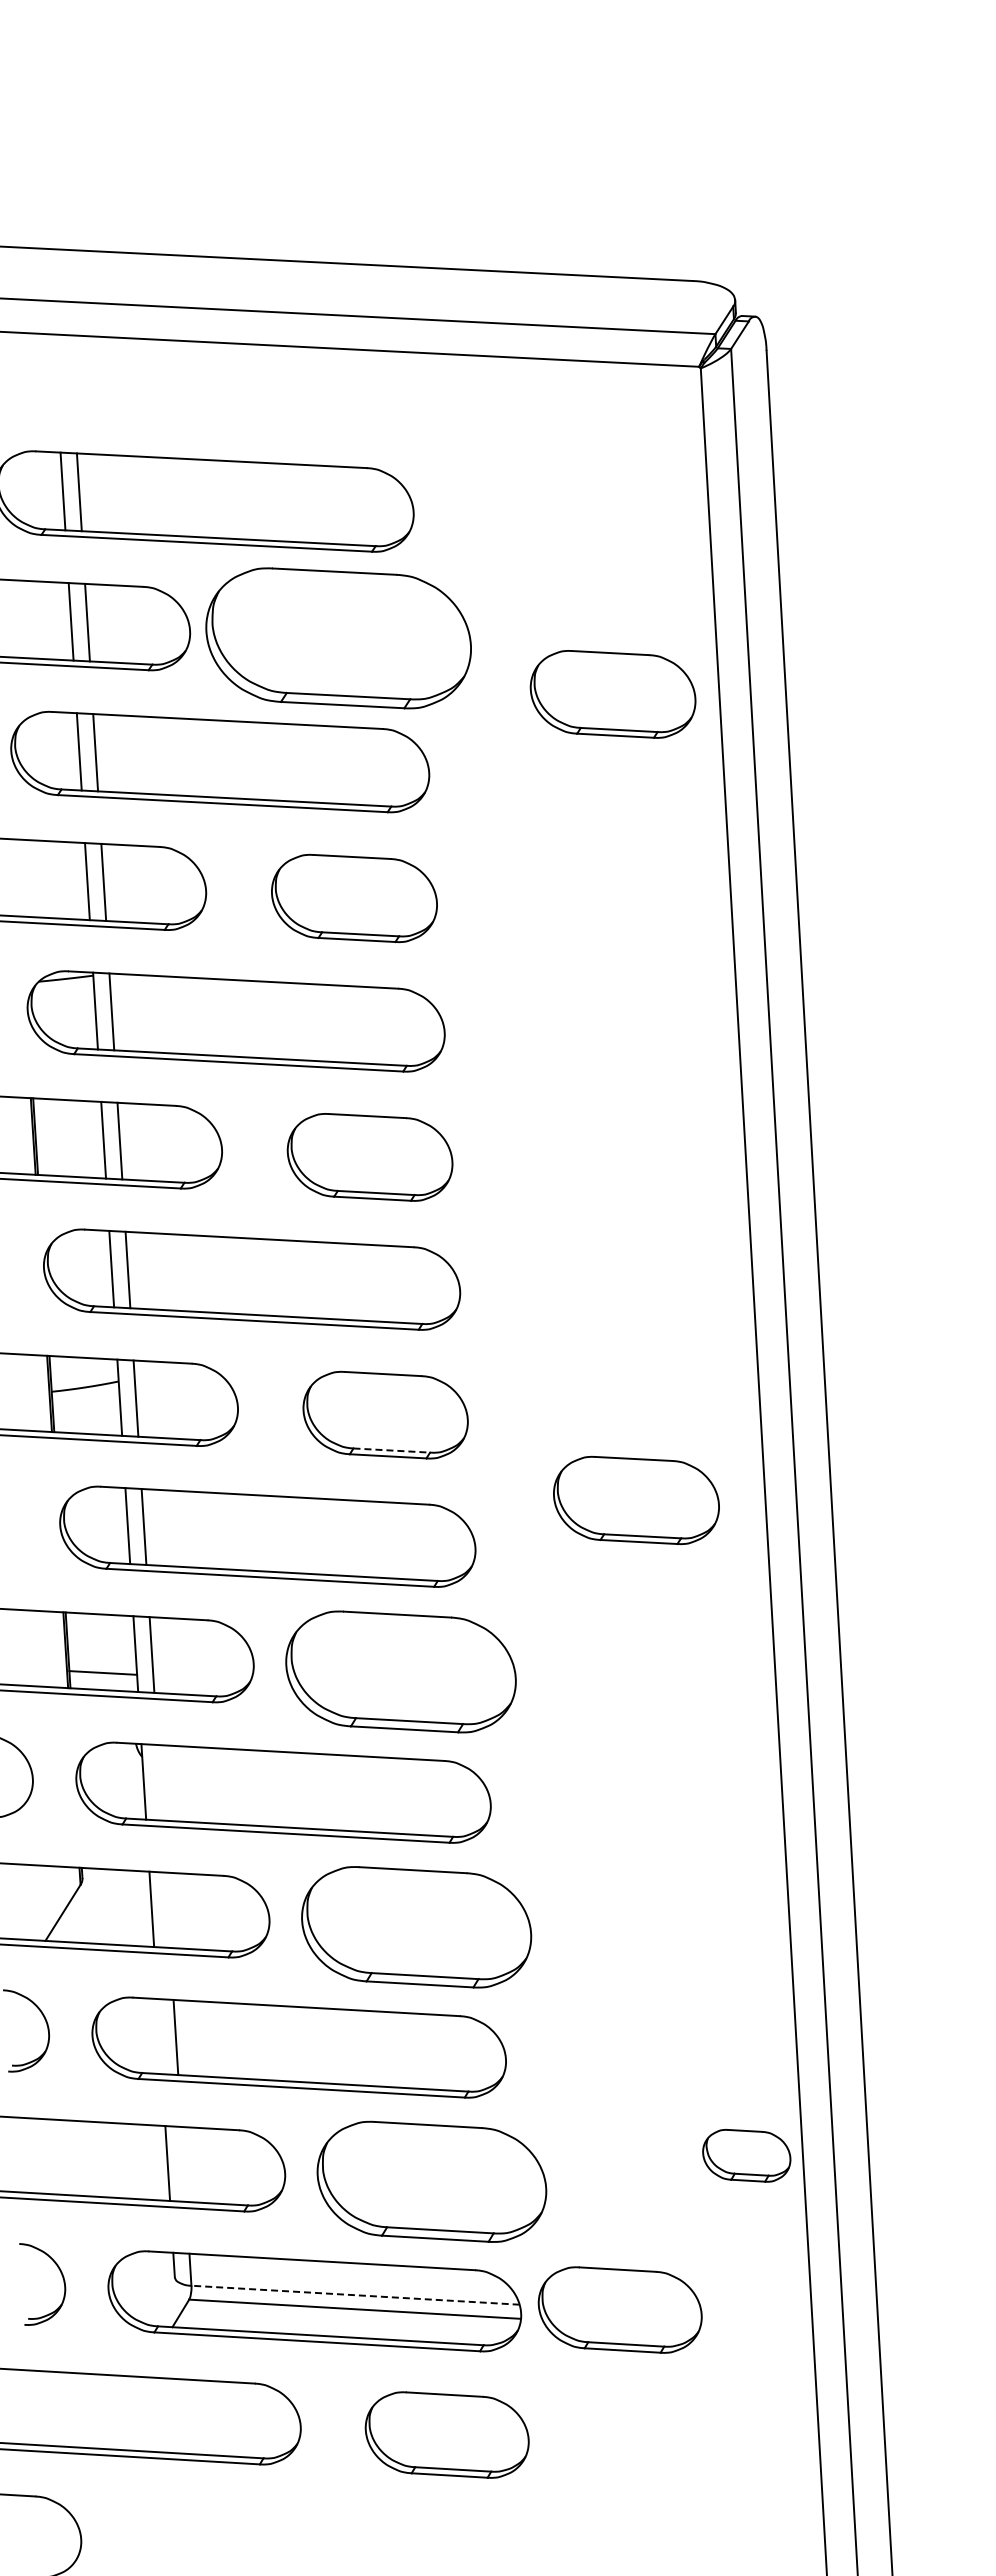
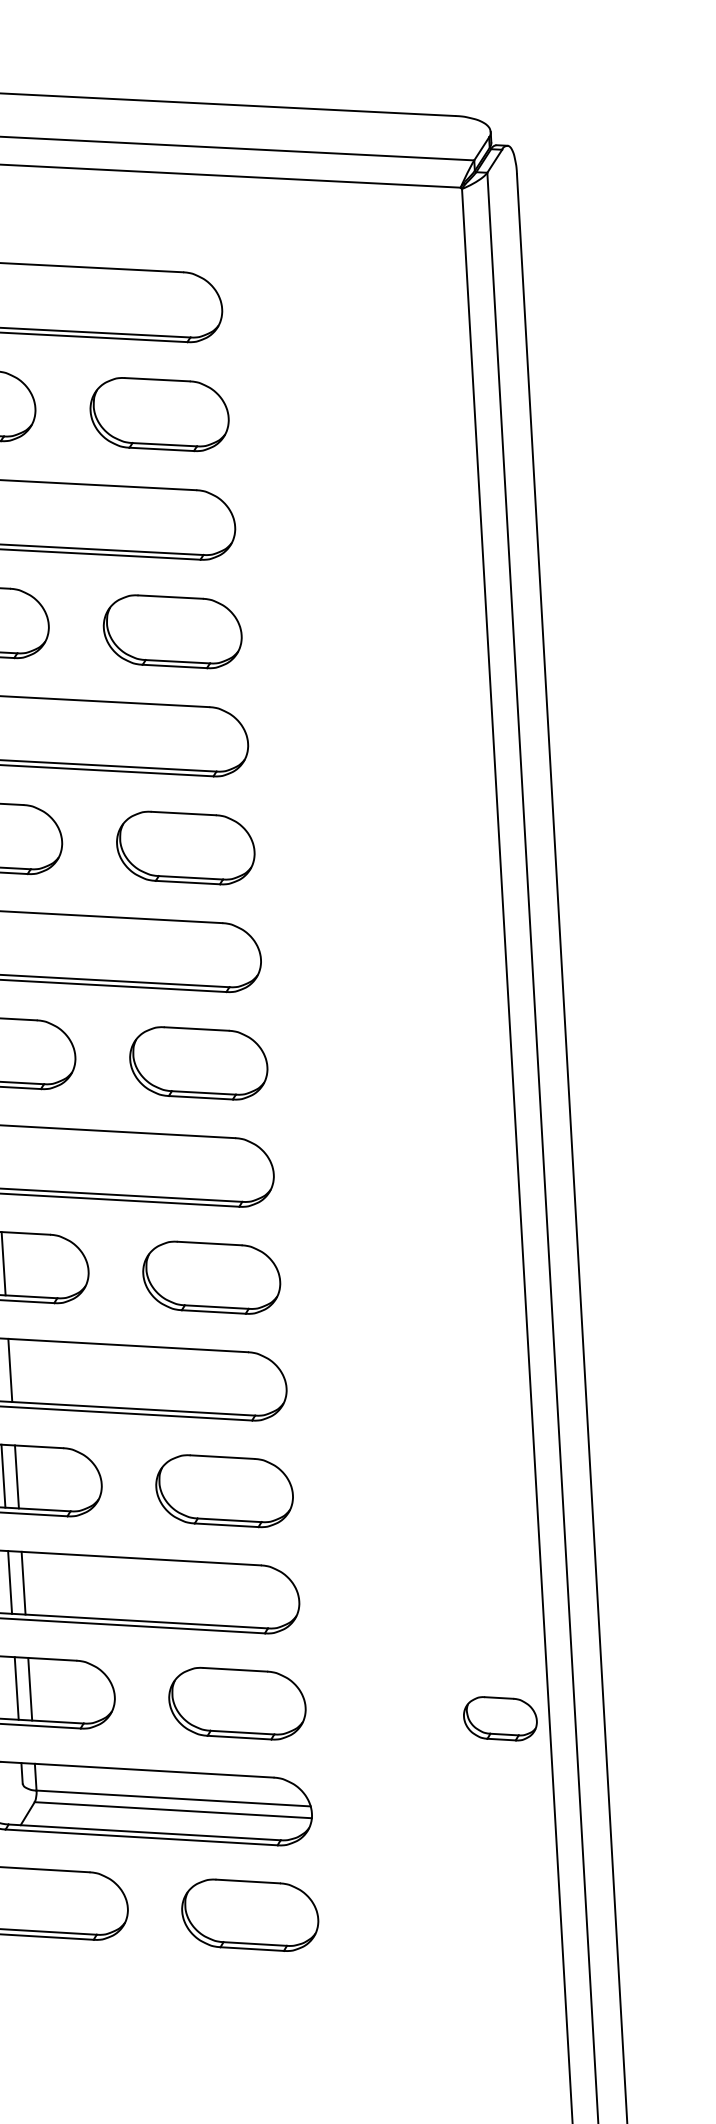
part: (338, 638) -> (159, 414), size x0.62
part: (612, 694) -> (388, 461), removed
line: (392, 1450) -> (204, 1092), dashed -> solid
part: (636, 1500) -> (408, 1134), removed
part: (401, 1671) -> (212, 1277), size x0.71
line: (159, 1782) -> (9, 1370), added
line: (167, 1909) -> (16, 1476), added
part: (416, 1927) -> (224, 1491), size x0.71
line: (159, 2036) -> (9, 1582), added
part: (746, 2155) -> (500, 1718), moved
line: (183, 2163) -> (29, 1688), added
part: (431, 2181) -> (237, 1703), size x0.71
line: (355, 2295) -> (173, 1798), dashed -> solid
part: (619, 2309) -> (394, 1810), removed

